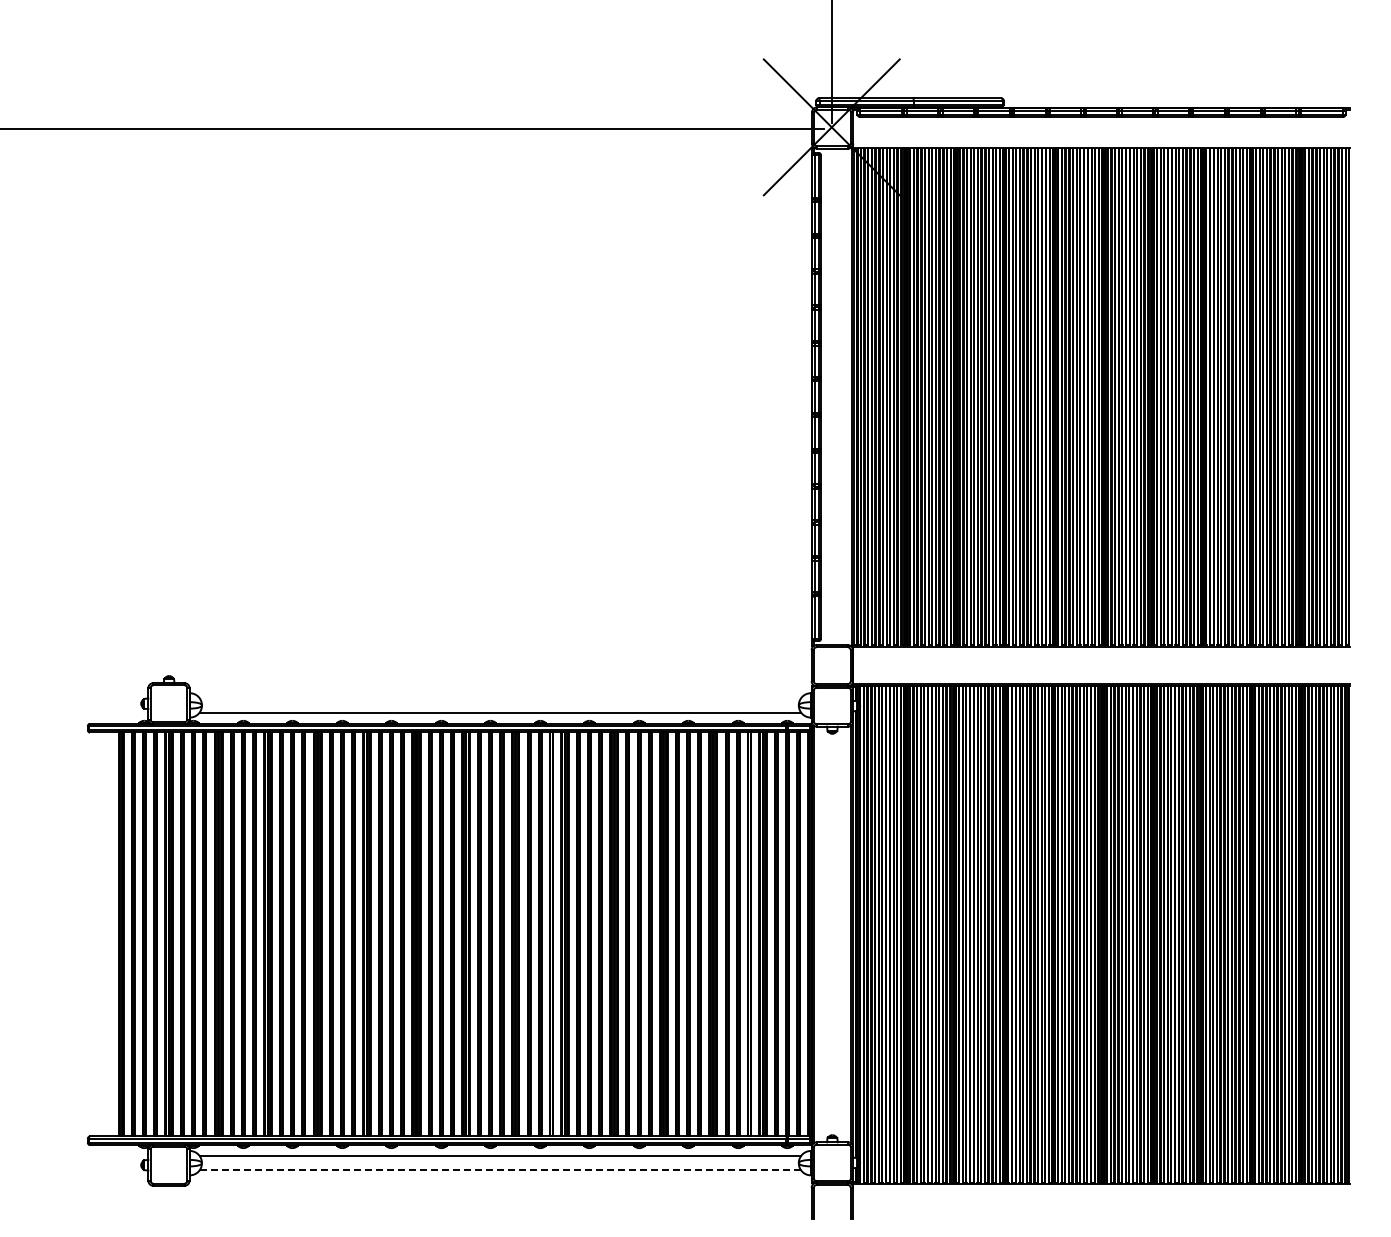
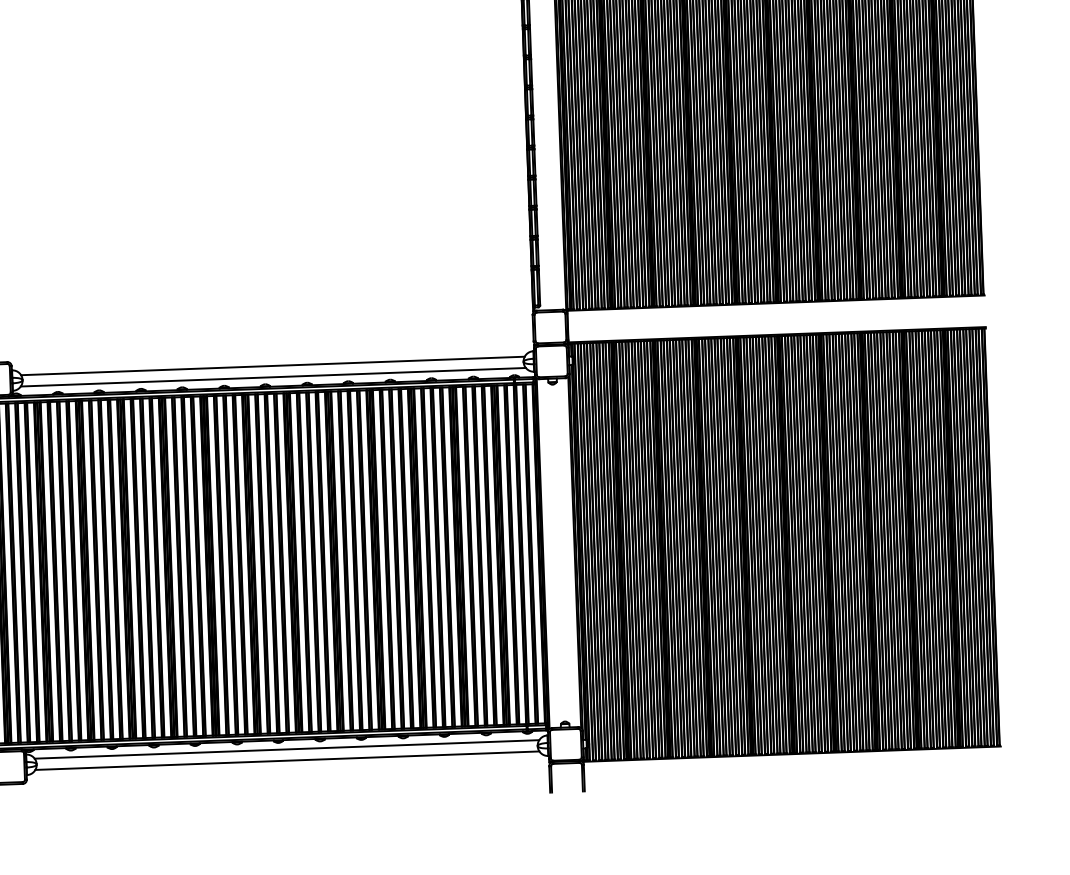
line: (500, 699) -> (273, 366), added
line: (500, 1169) -> (287, 760), dashed -> solid

